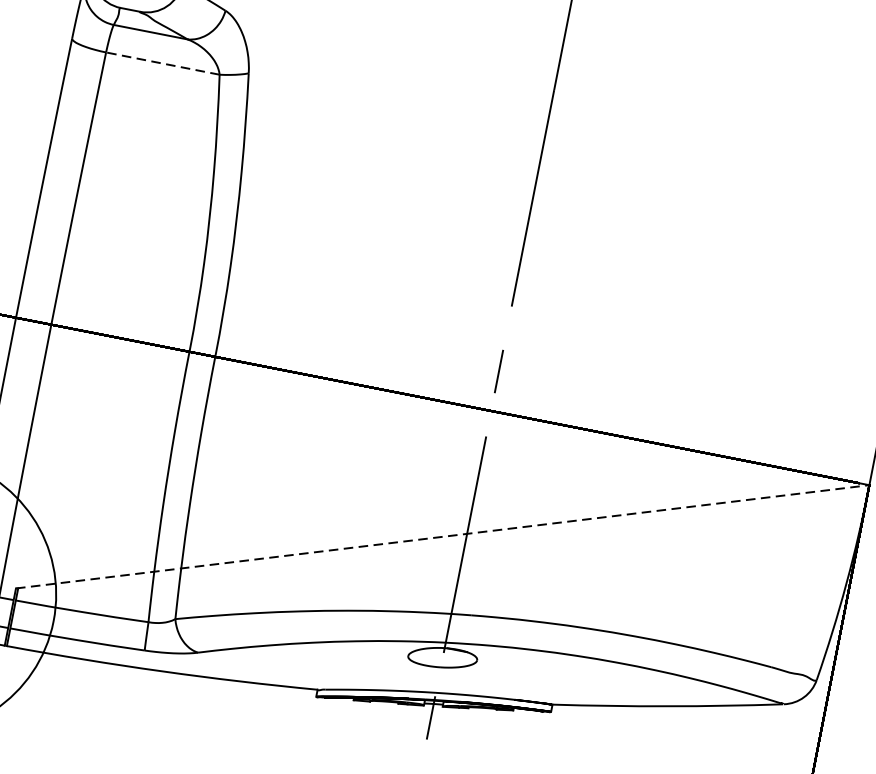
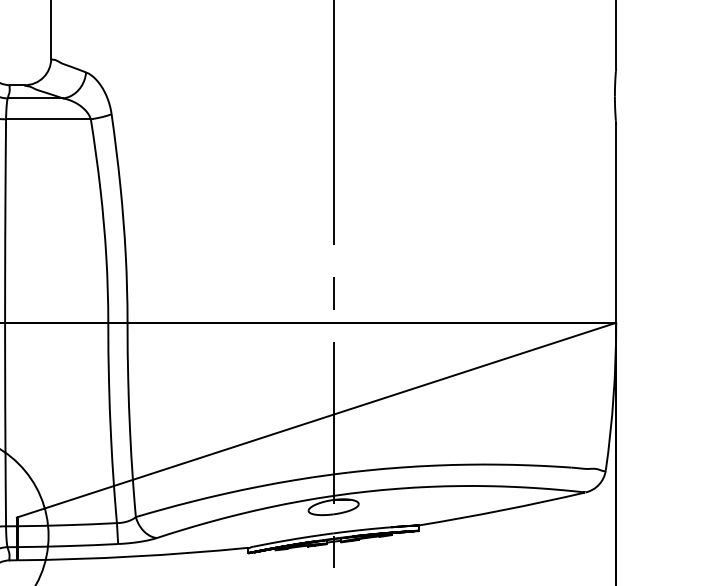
line: (161, 63) -> (47, 119), dashed -> solid
line: (443, 537) -> (317, 420), dashed -> solid

